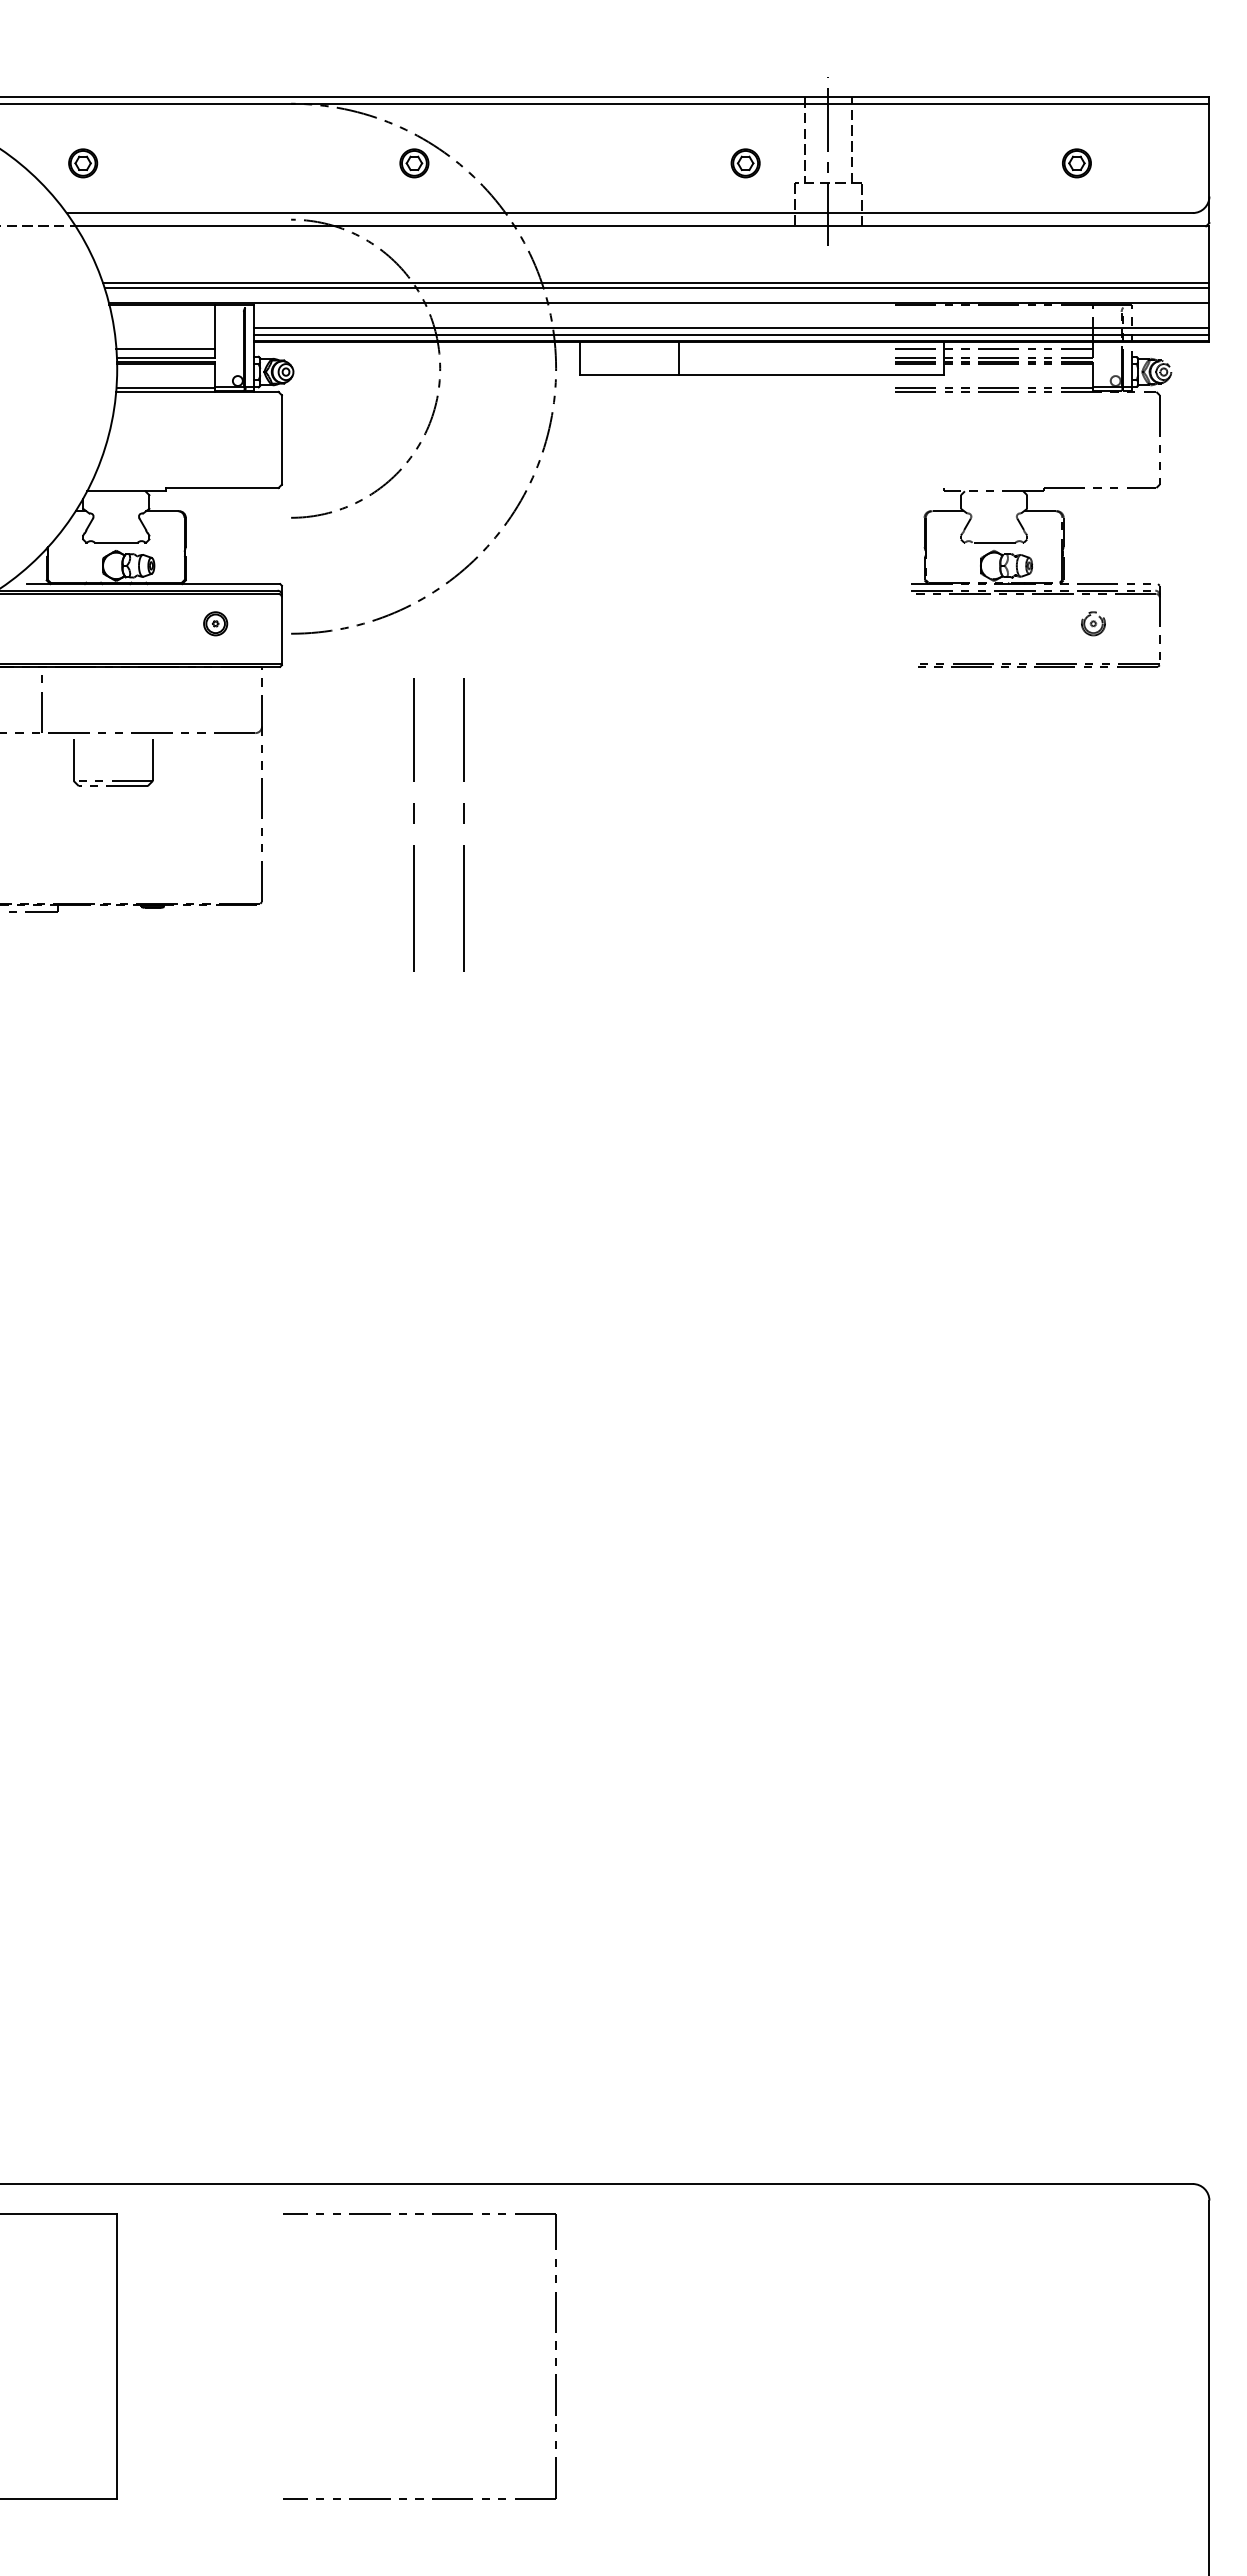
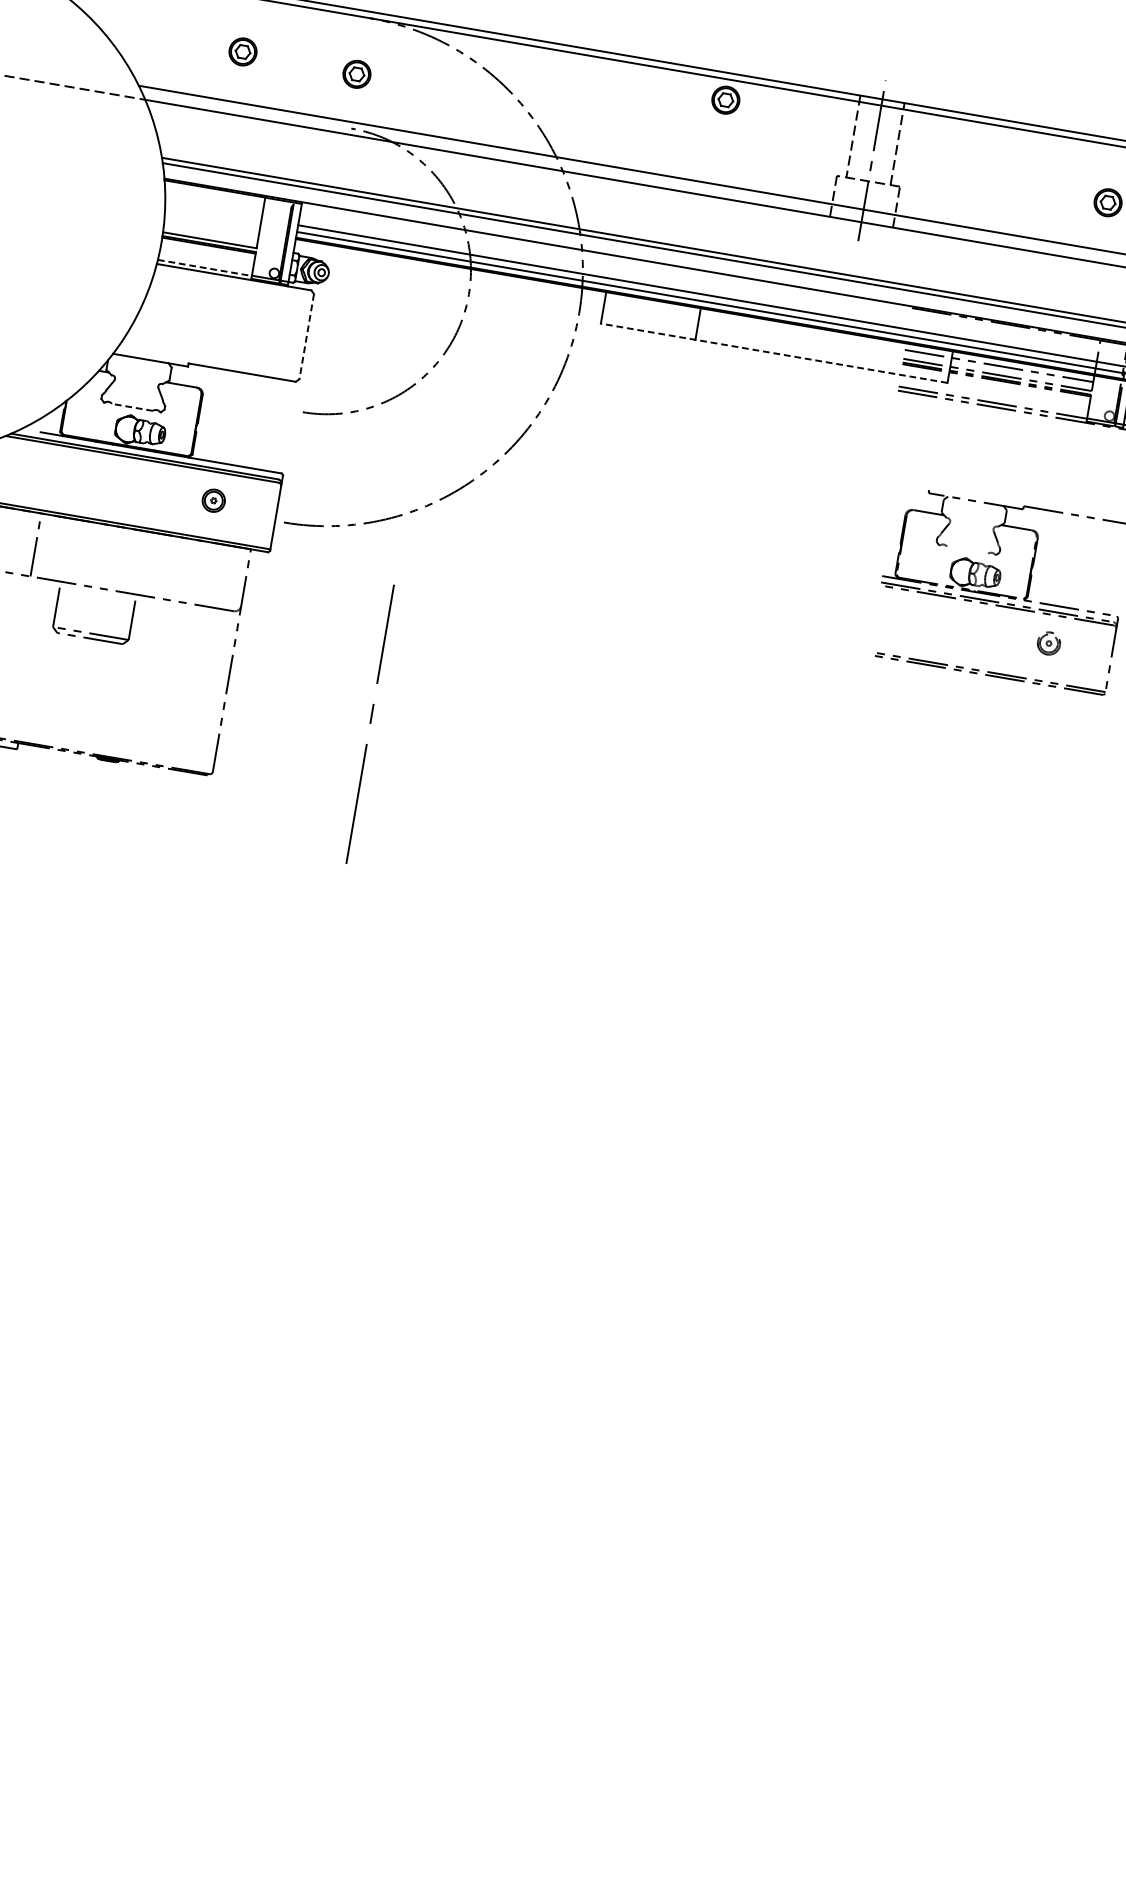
part: (83, 163) -> (243, 52), moved
part: (414, 163) -> (357, 74), moved
part: (745, 163) -> (725, 100), moved
line: (165, 349) -> (210, 231), removed
line: (761, 375) -> (773, 353), solid -> dashed
line: (166, 387) -> (205, 267), solid -> dashed
line: (281, 439) -> (306, 336), solid -> dashed
line: (116, 542) -> (132, 407), solid -> dashed
line: (993, 542) -> (967, 549), removed
line: (463, 823) -> (417, 731), removed

